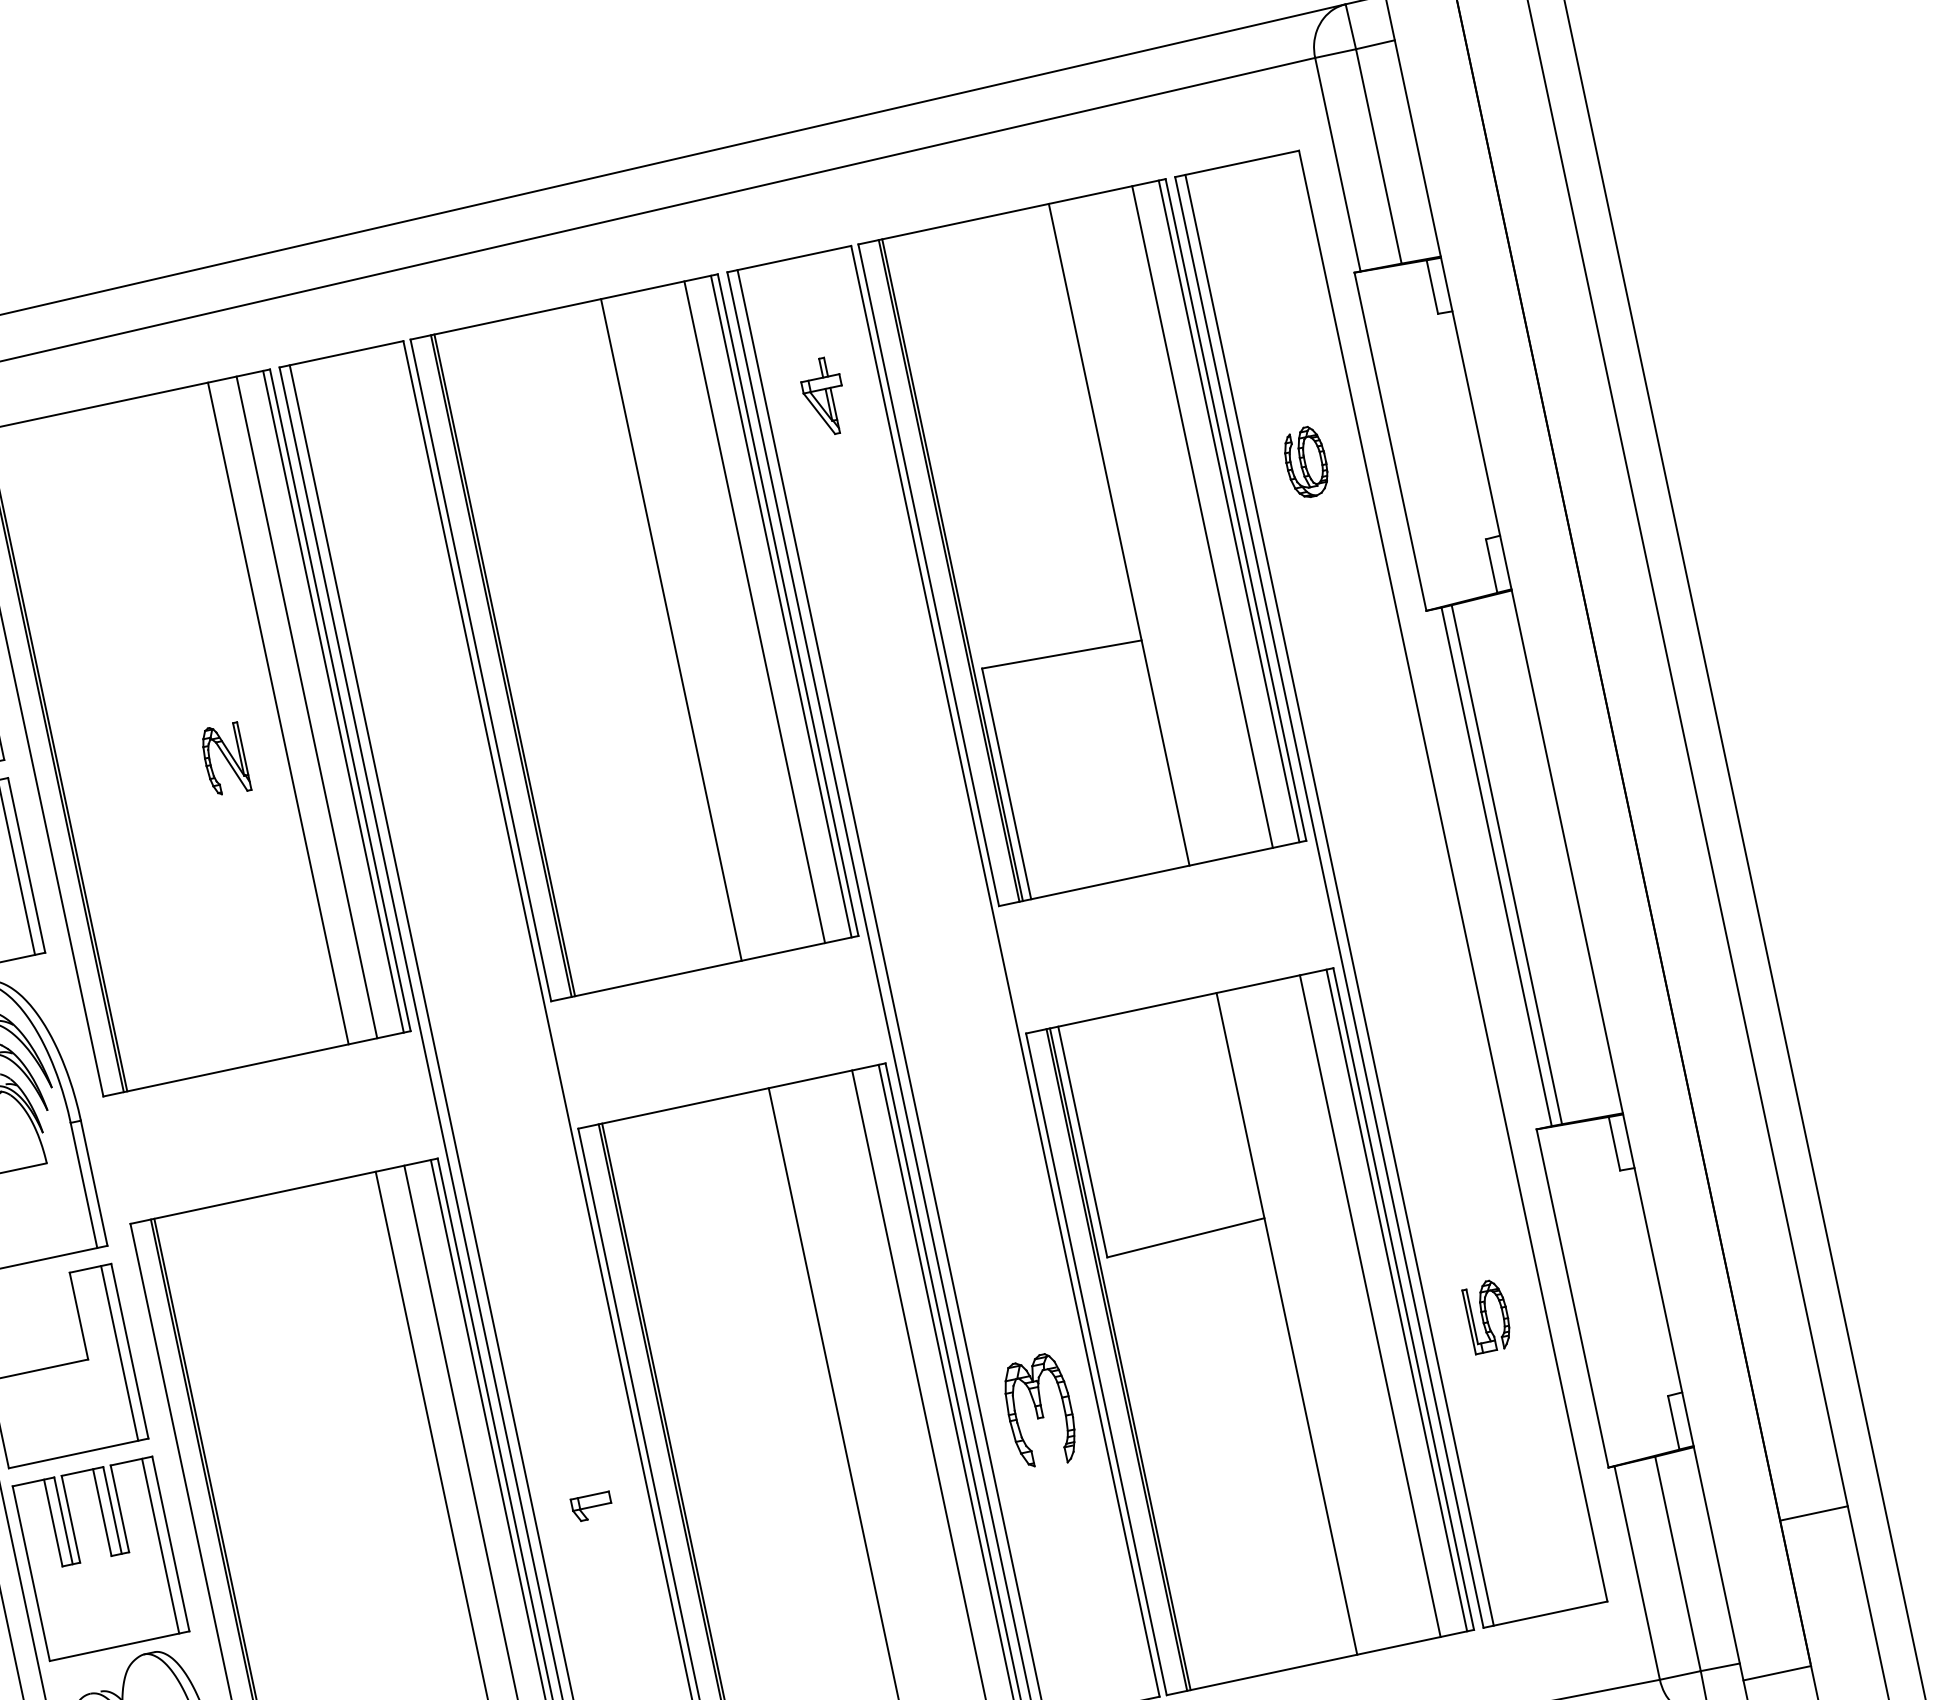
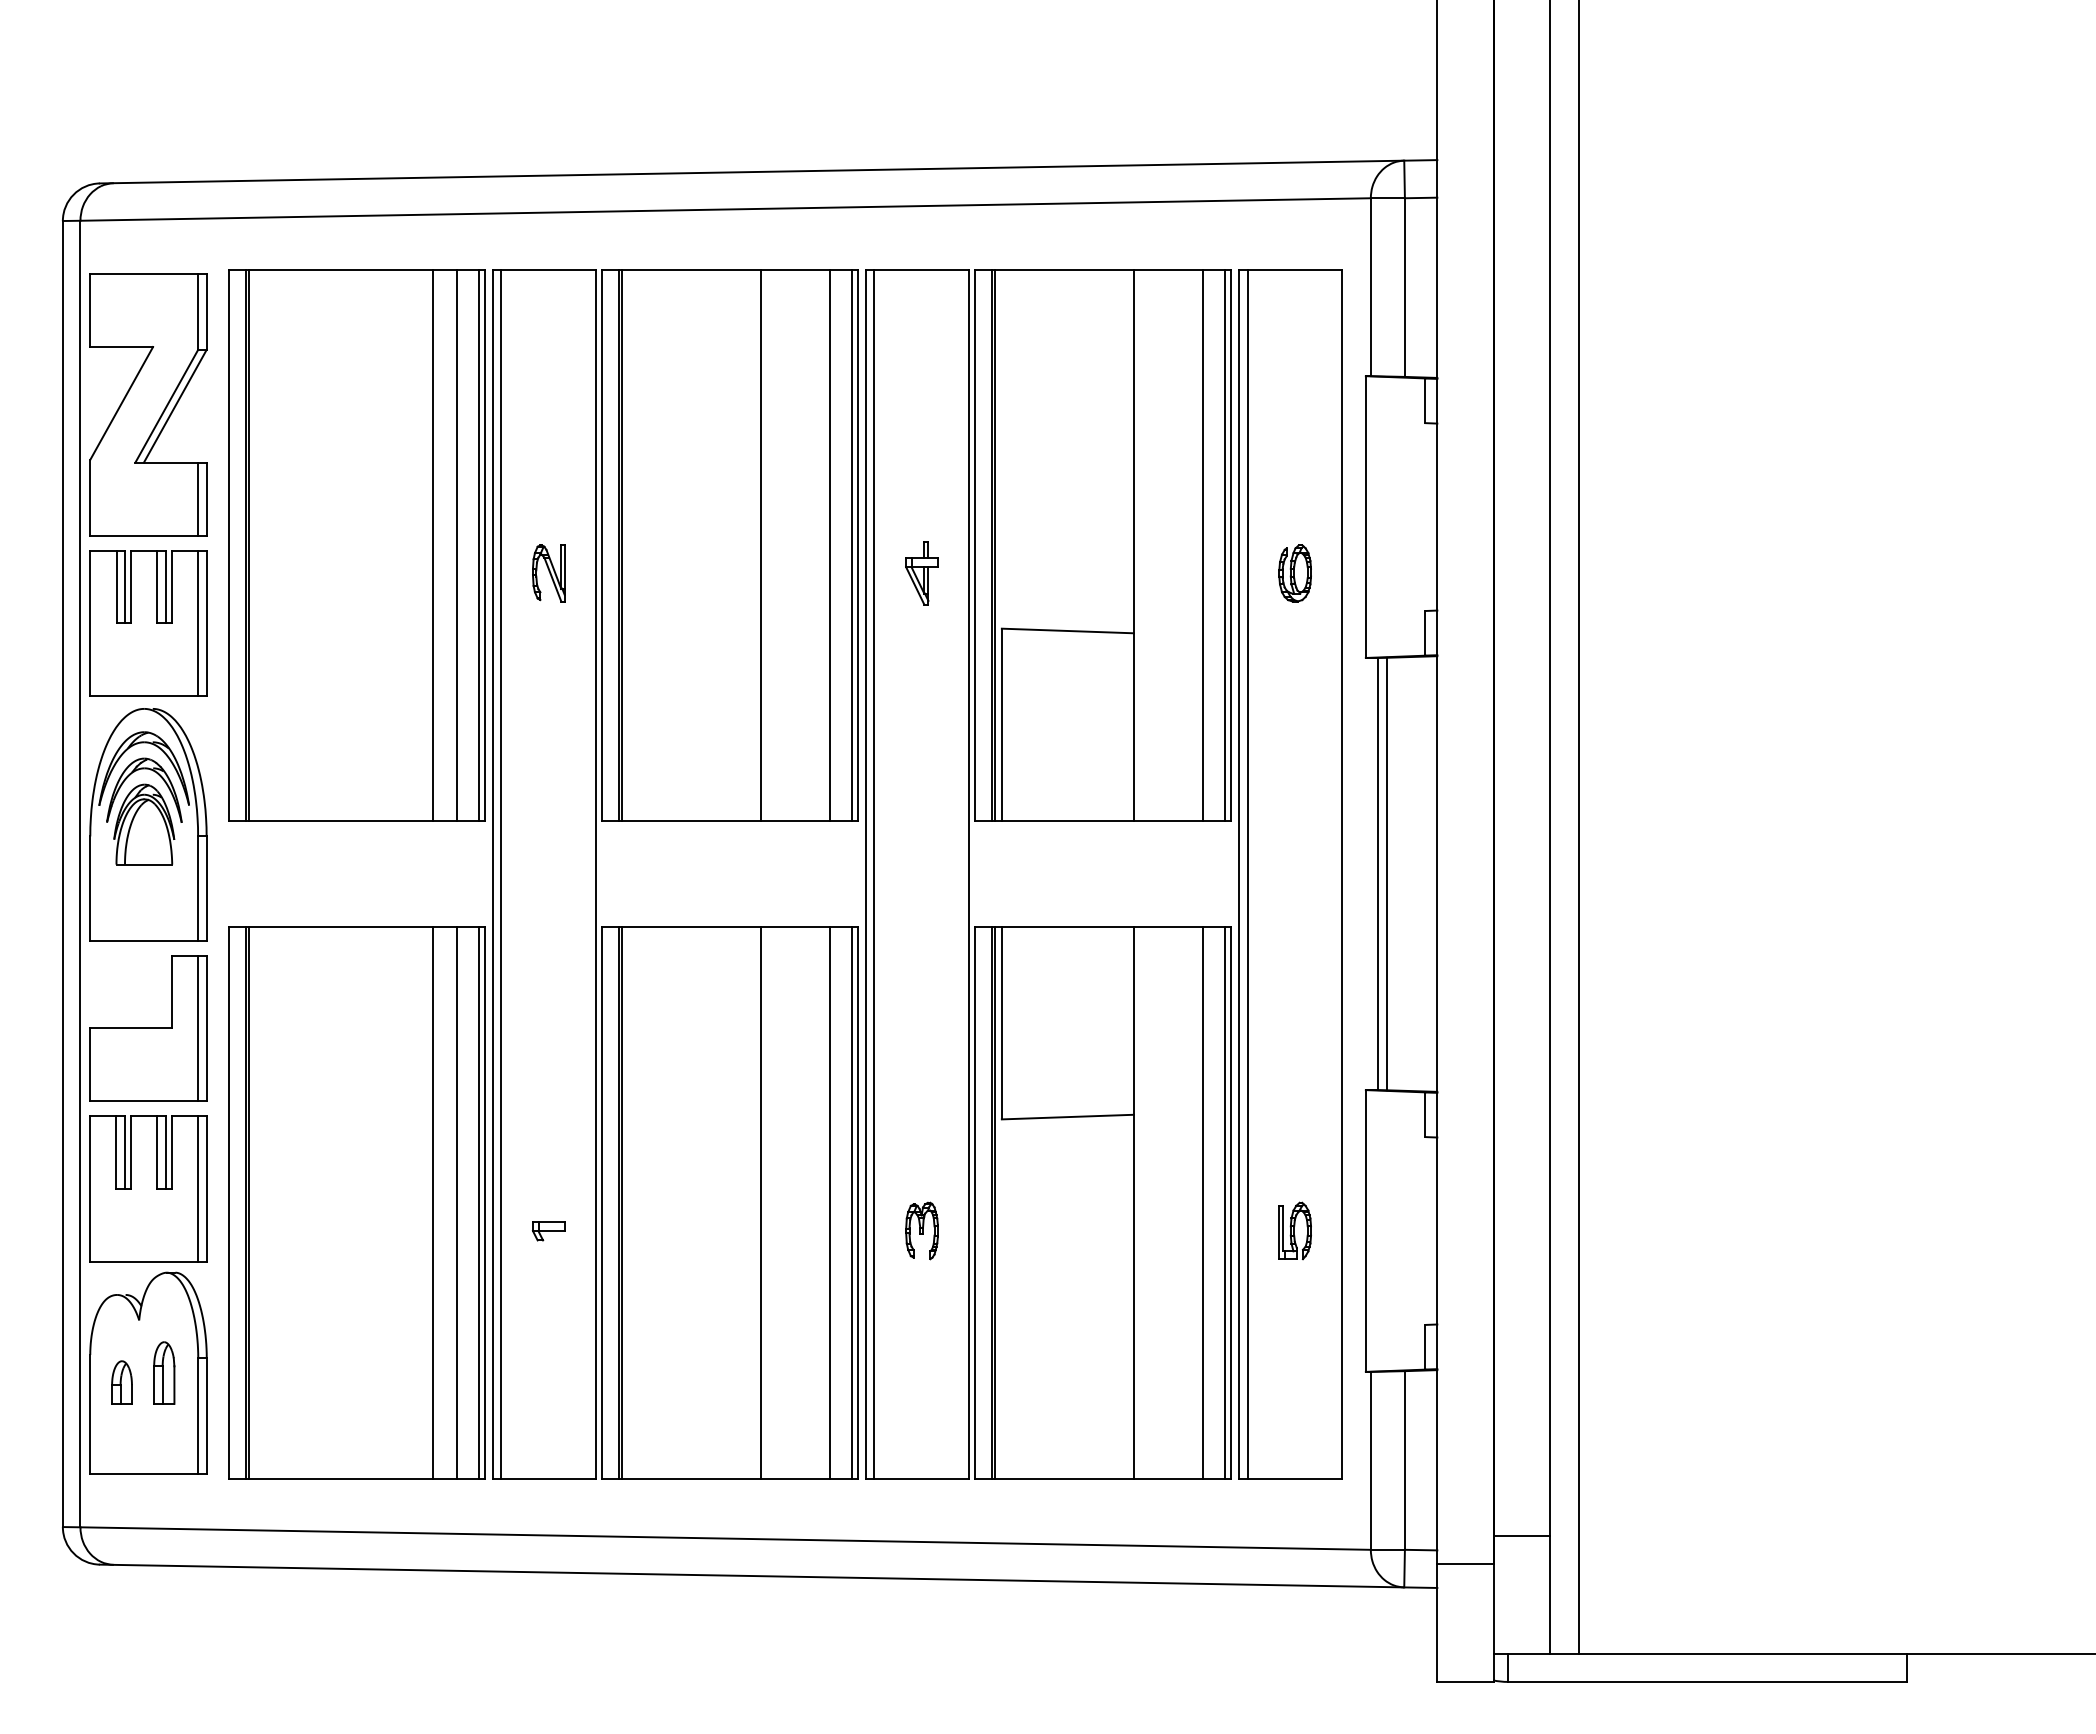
part: (823, 397) -> (921, 573), moved
part: (1305, 462) -> (1294, 573), moved
part: (224, 760) -> (548, 573), moved
part: (1039, 1411) -> (921, 1230), size x0.62
line: (1813, 1513) -> (1521, 1536), moved

